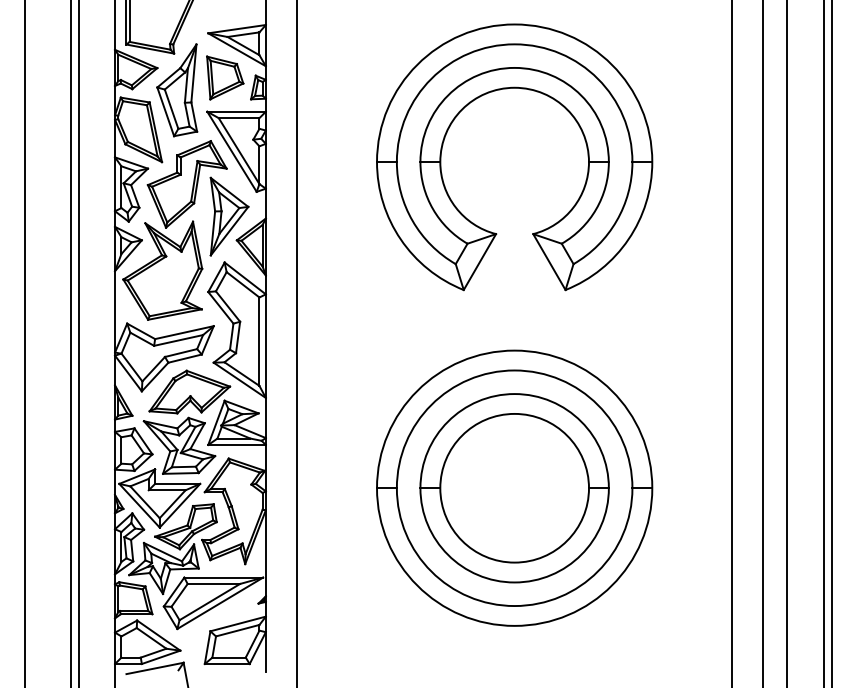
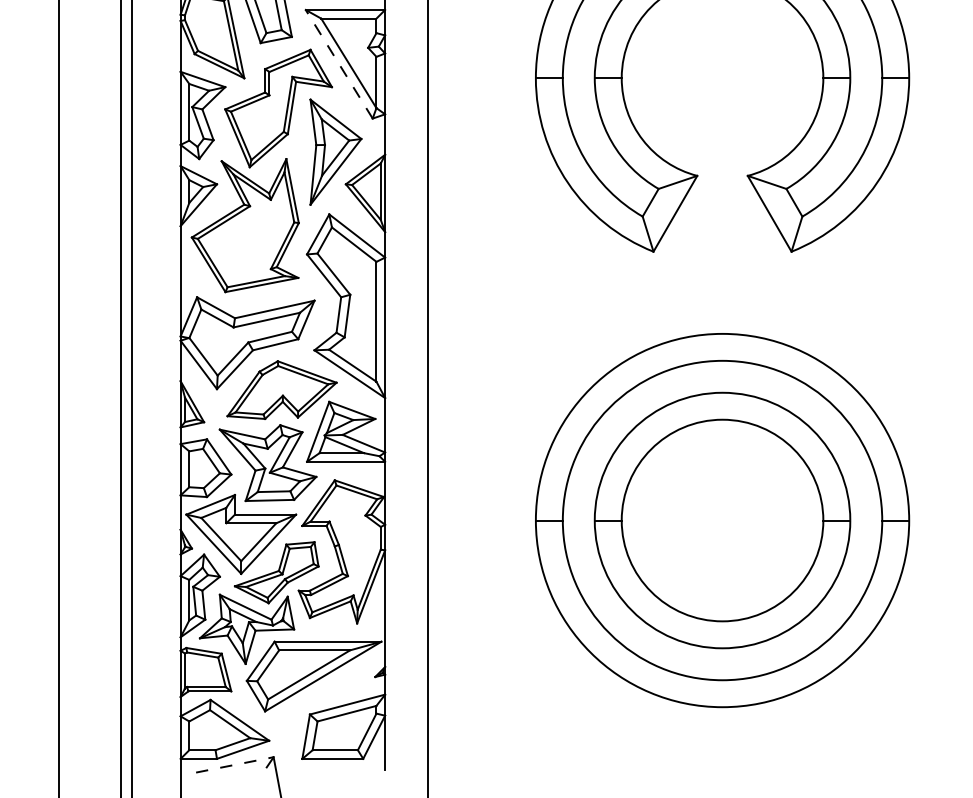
line: (231, 151) -> (338, 63), solid -> dashed
line: (155, 668) -> (235, 764), solid -> dashed

